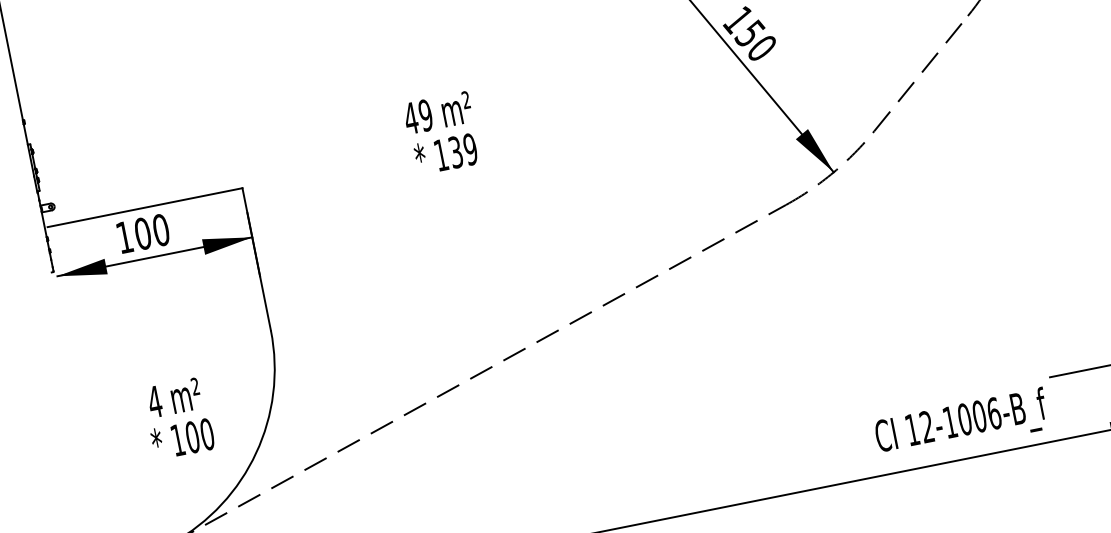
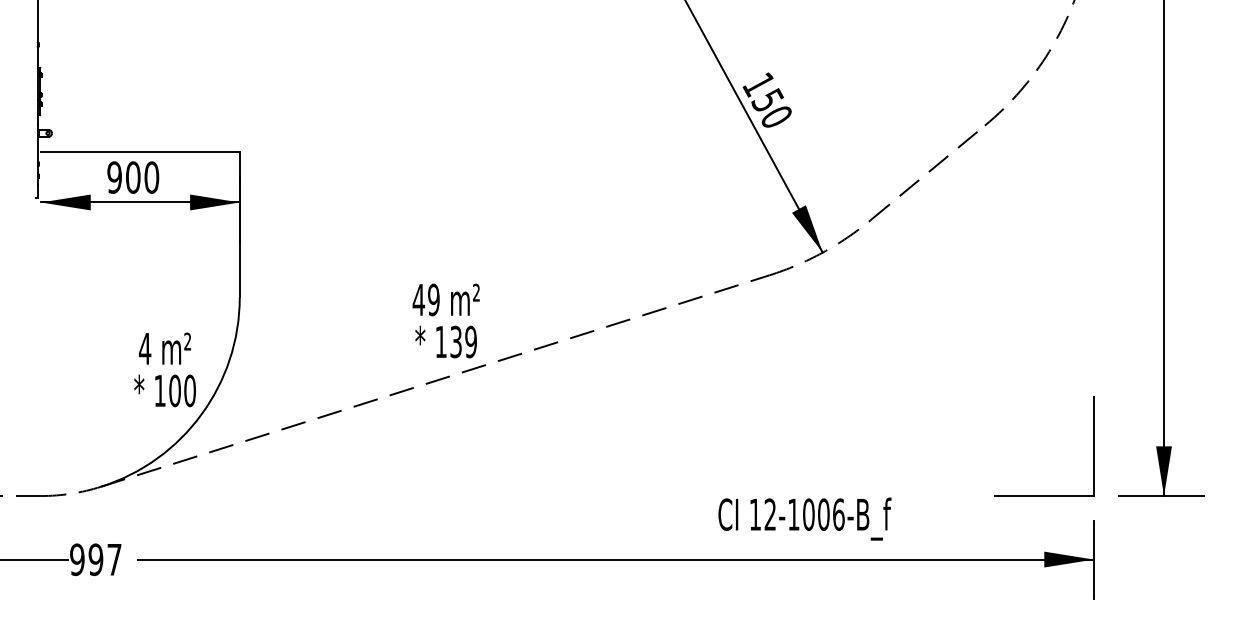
text: (441, 133) -> (445, 320), moved
text: (124, 237) -> (114, 177), 100 -> 900
text: (178, 418) -> (164, 369), moved
text: (961, 424) -> (804, 518), moved

